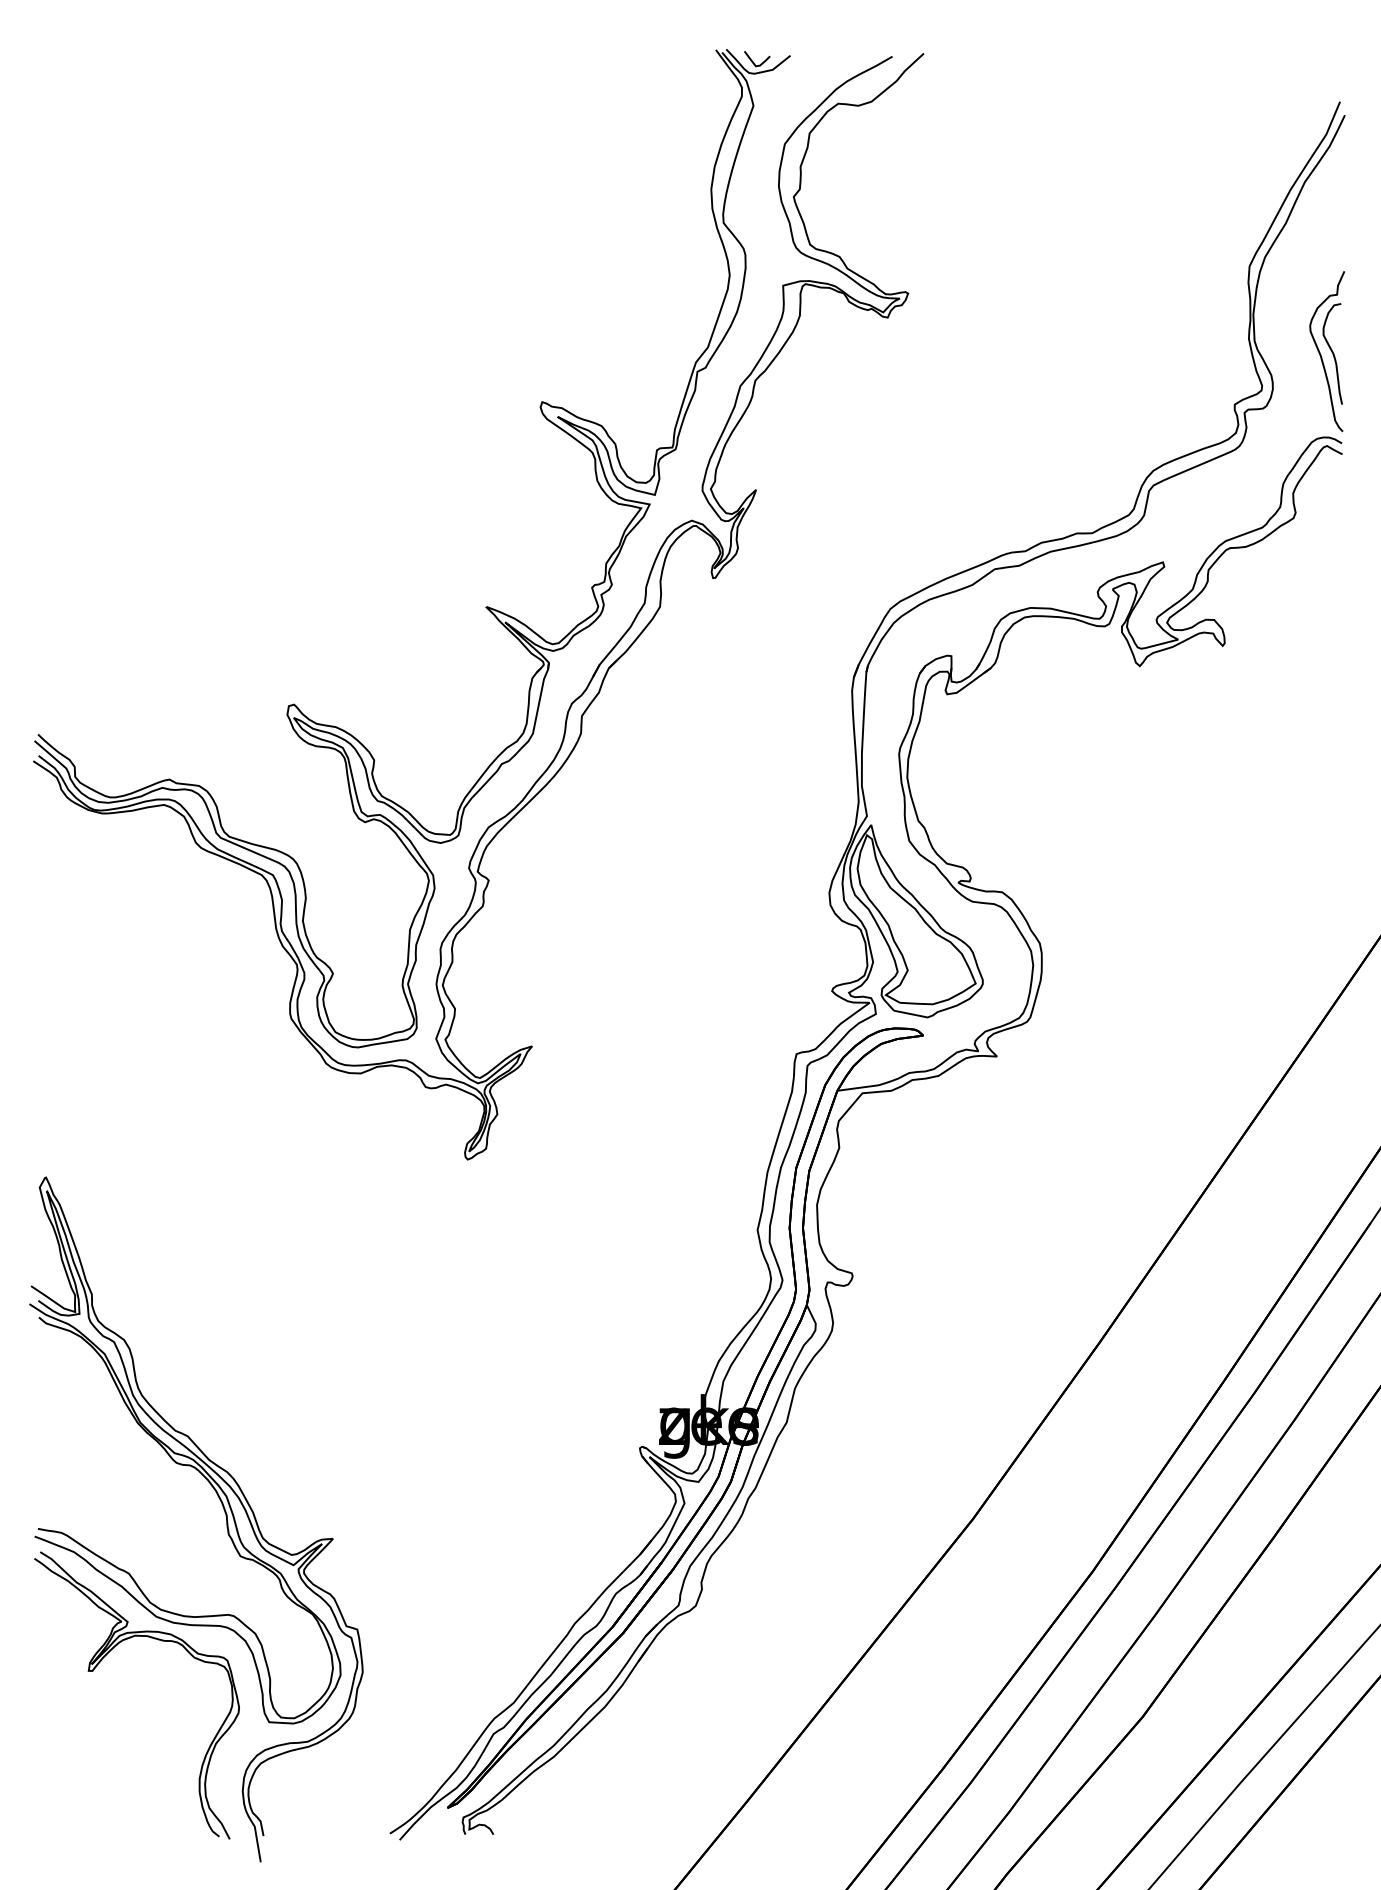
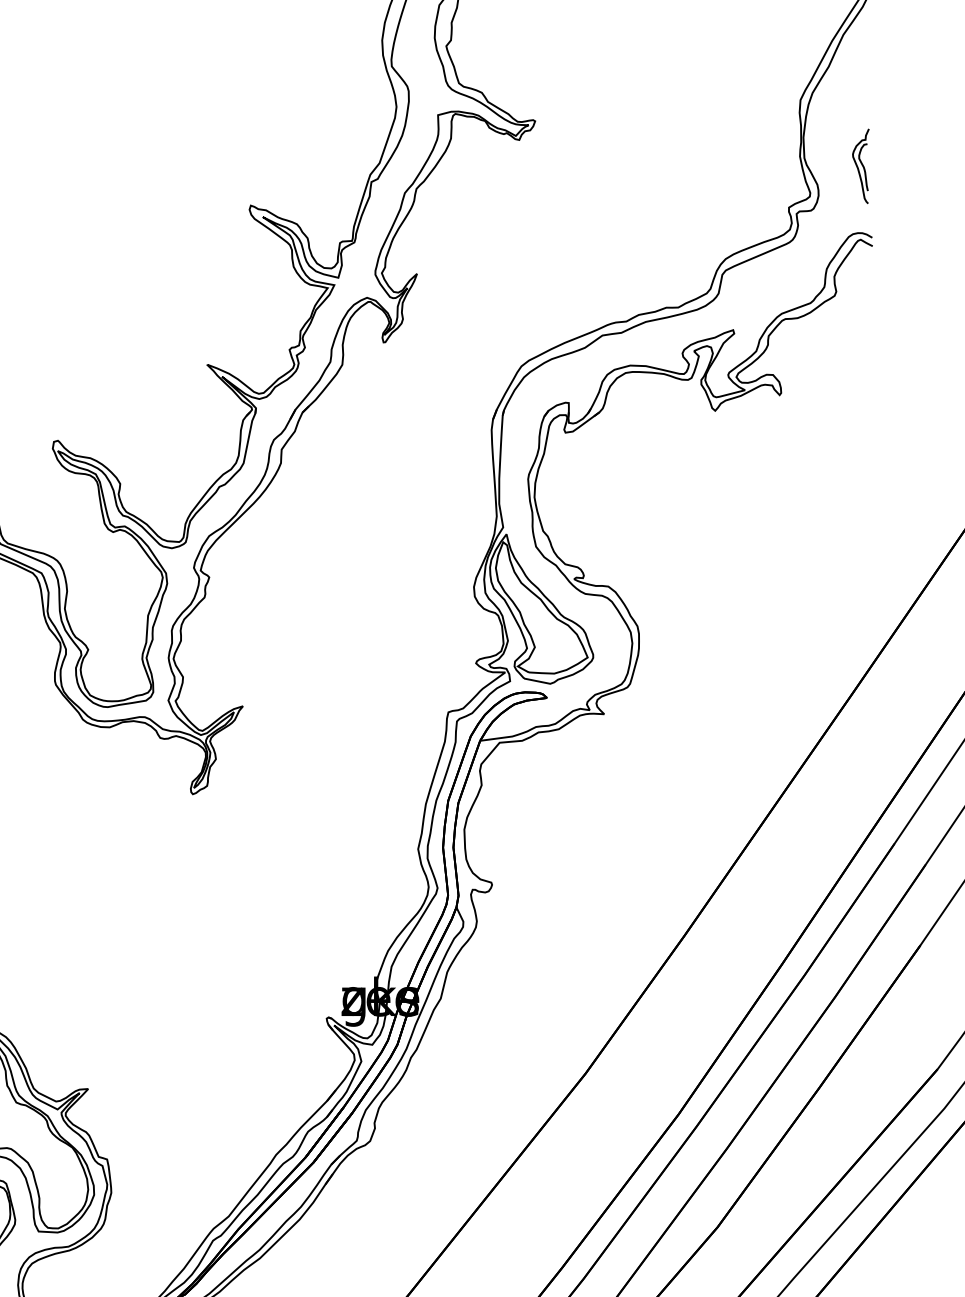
part: (1327, 351) -> (861, 166), size x0.6

